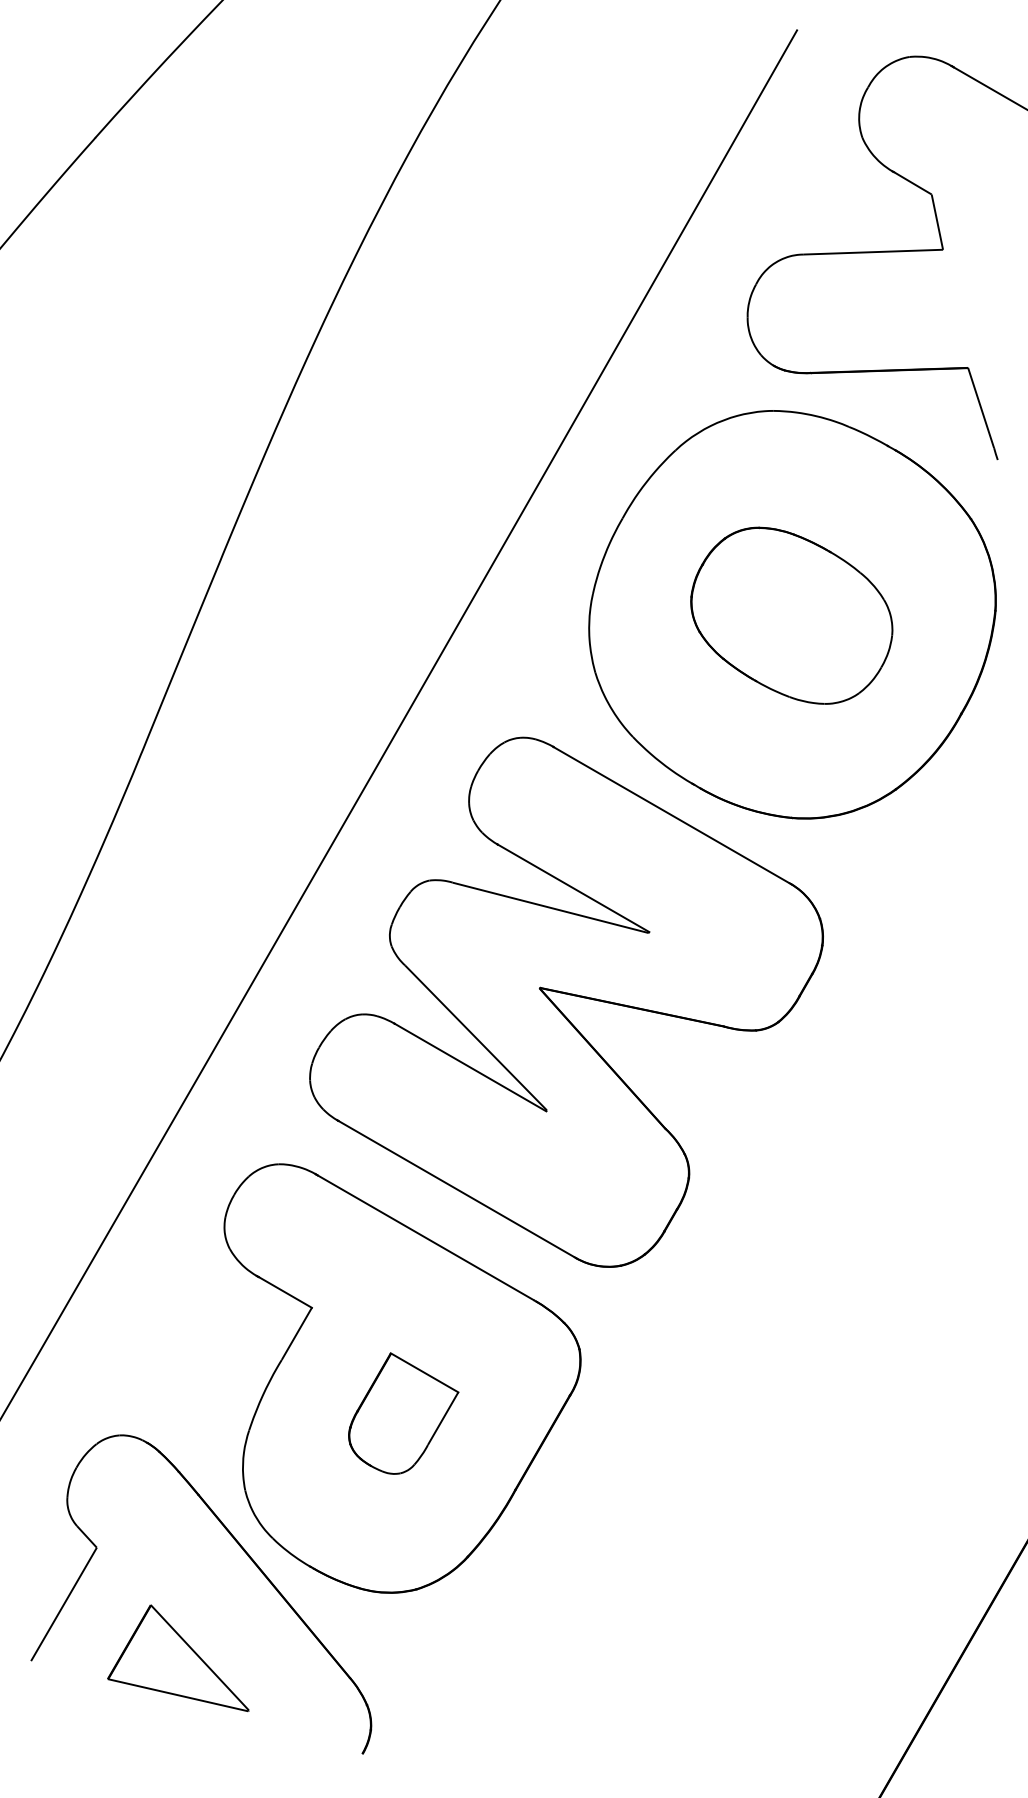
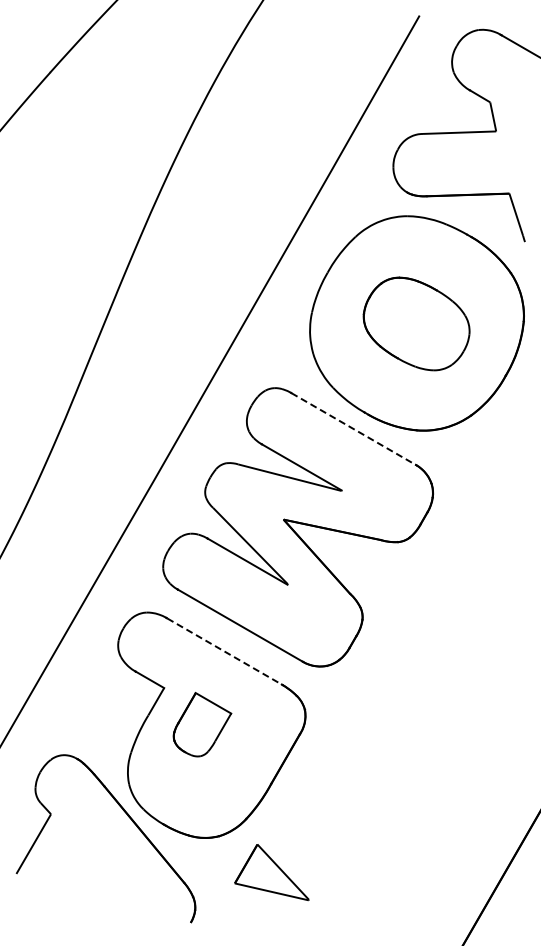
line: (671, 816) -> (353, 429), solid -> dashed
line: (426, 1238) -> (224, 651), solid -> dashed
part: (403, 1413) -> (202, 724), moved
part: (177, 1658) -> (271, 872), moved

